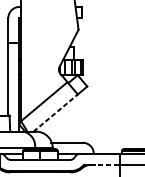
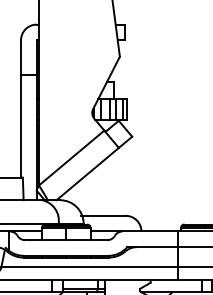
line: (55, 113) -> (87, 174), dashed -> solid
line: (105, 165) -> (157, 247), dashed -> solid

